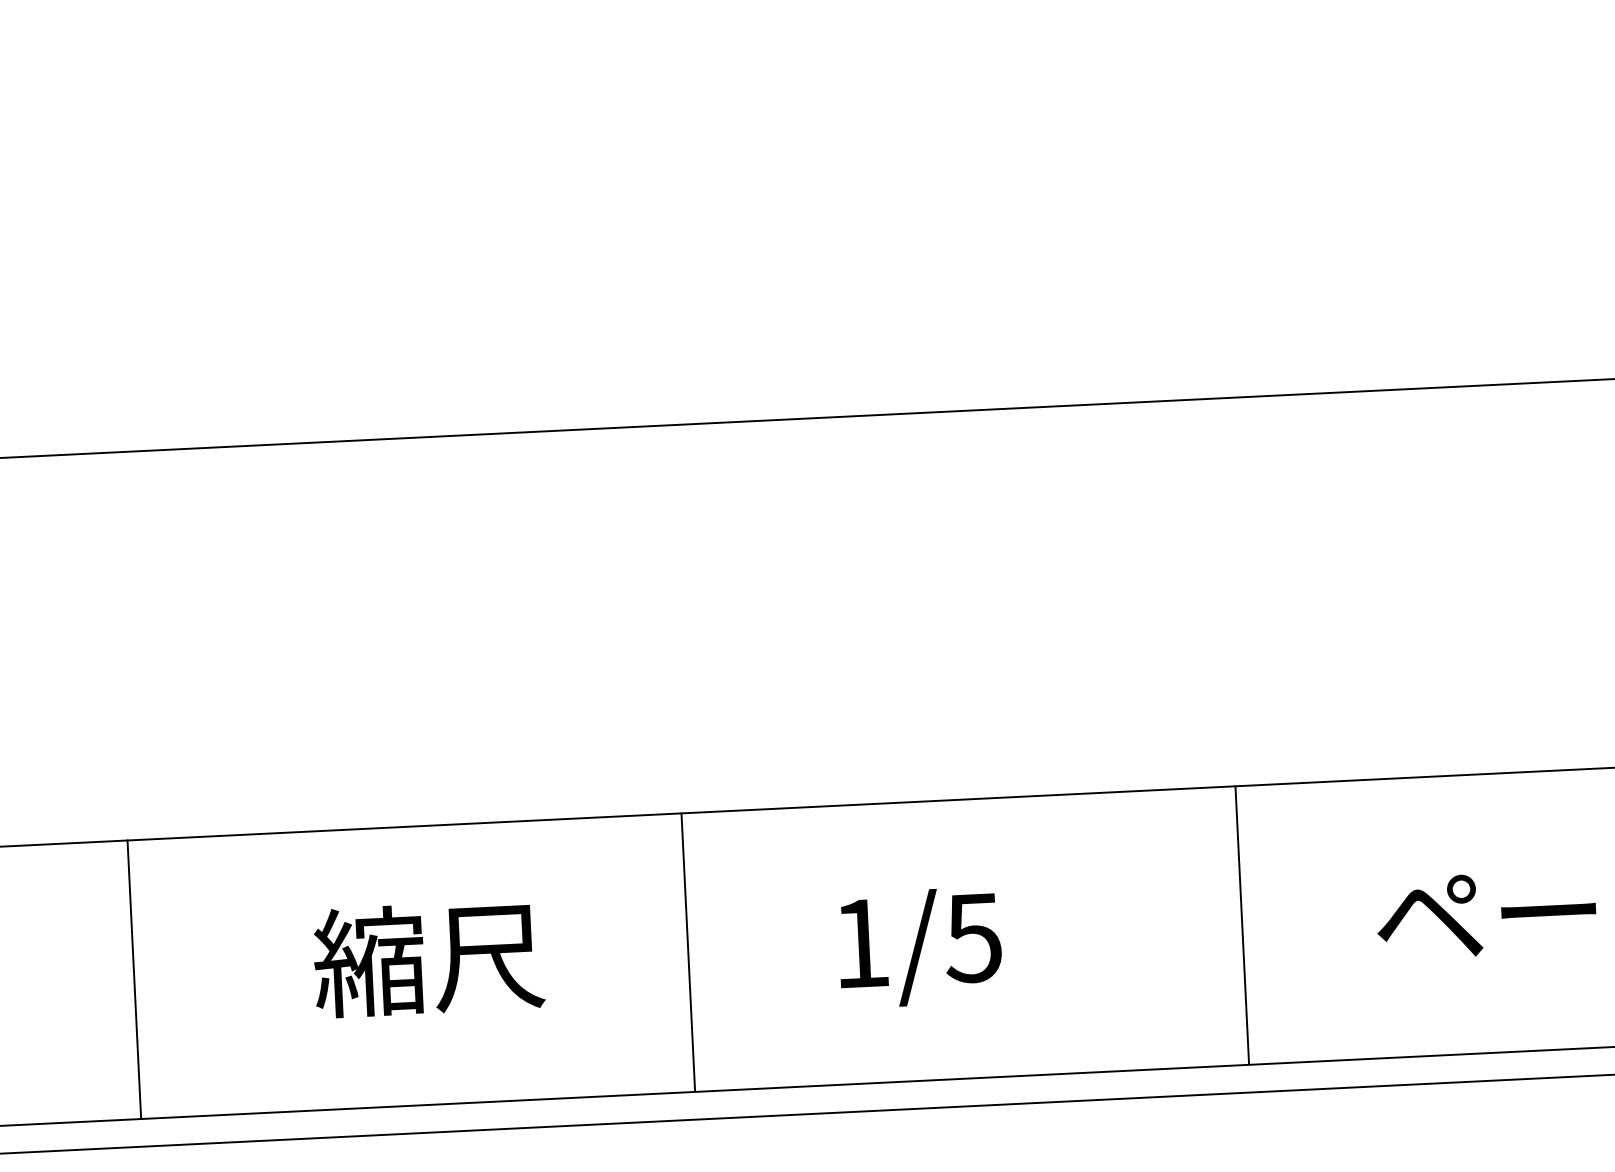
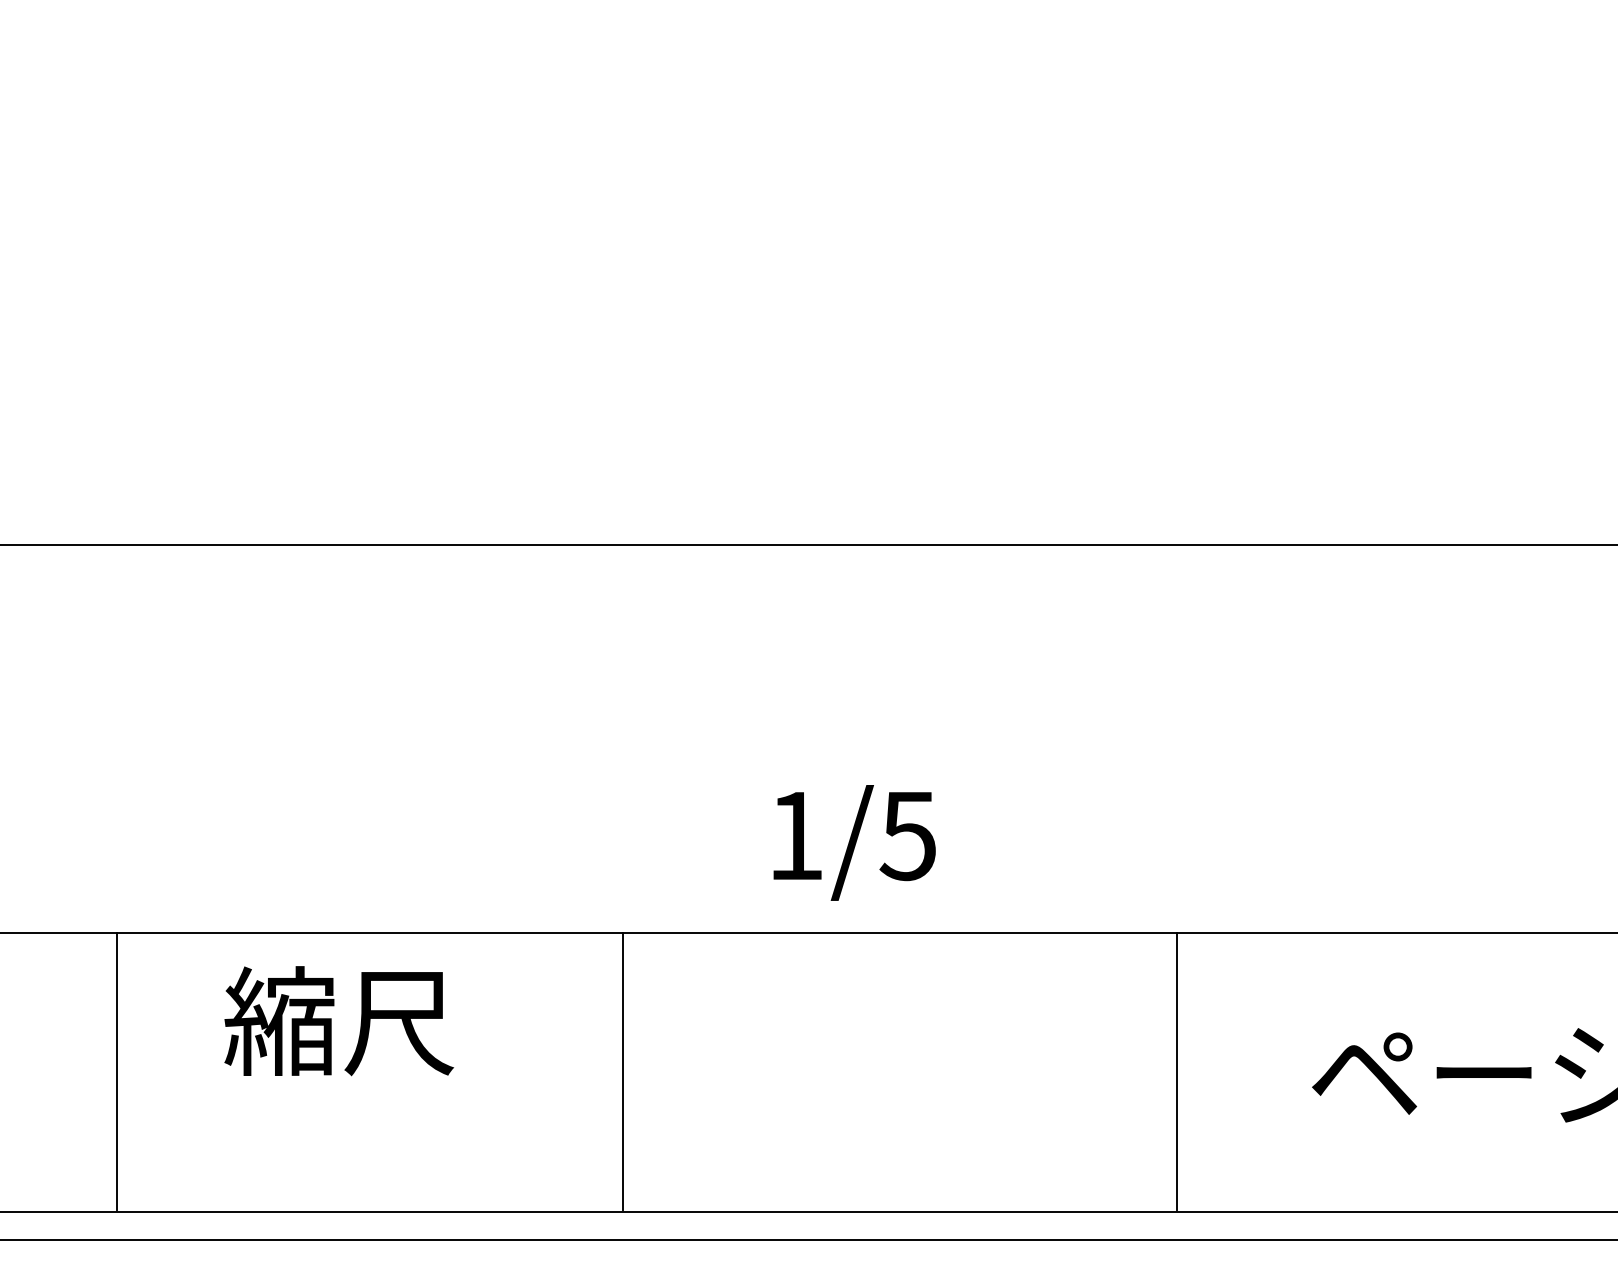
text: (920, 947) -> (854, 842), moved
text: (429, 959) -> (339, 1021), moved
line: (134, 978) -> (117, 1071), moved

